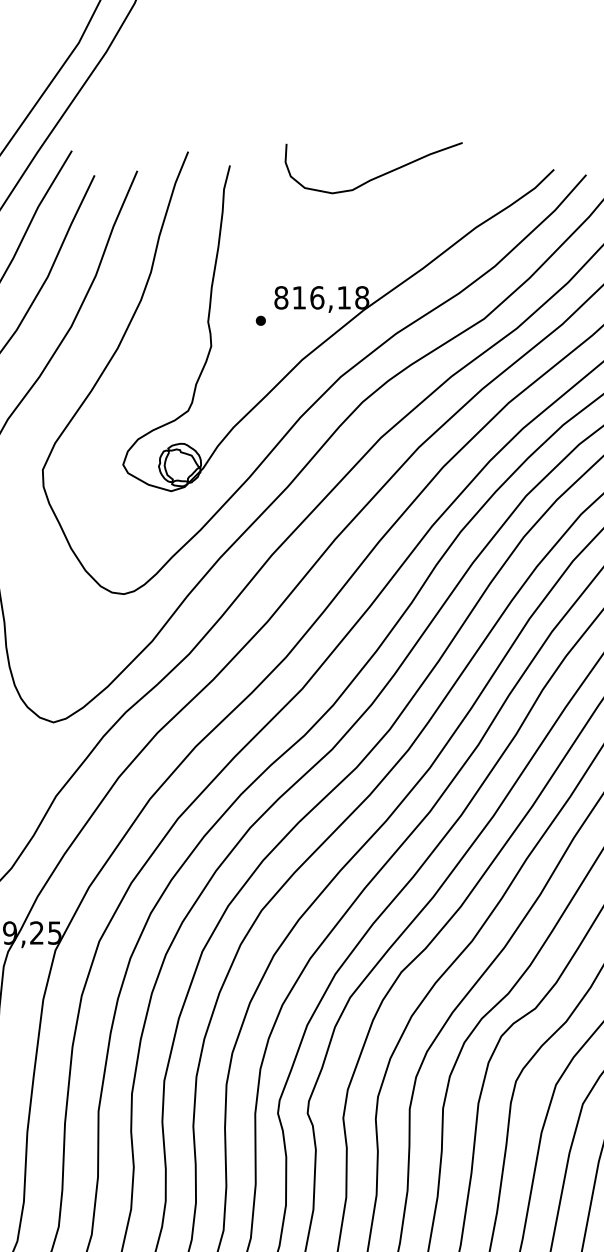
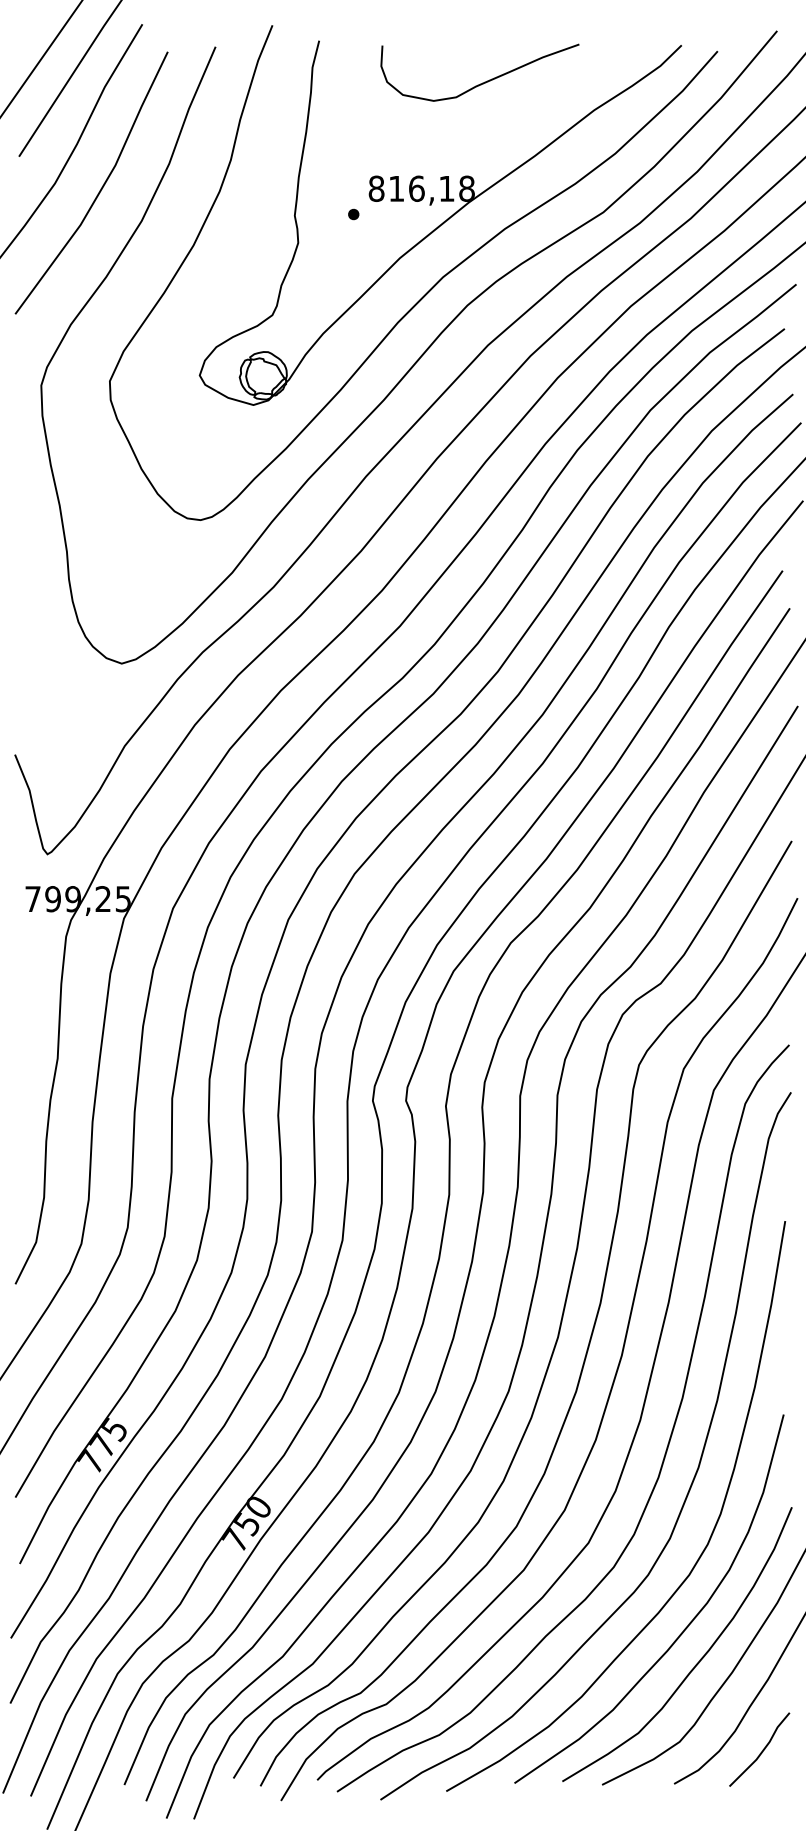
curve: (377, 175) -> (484, 81), moved

